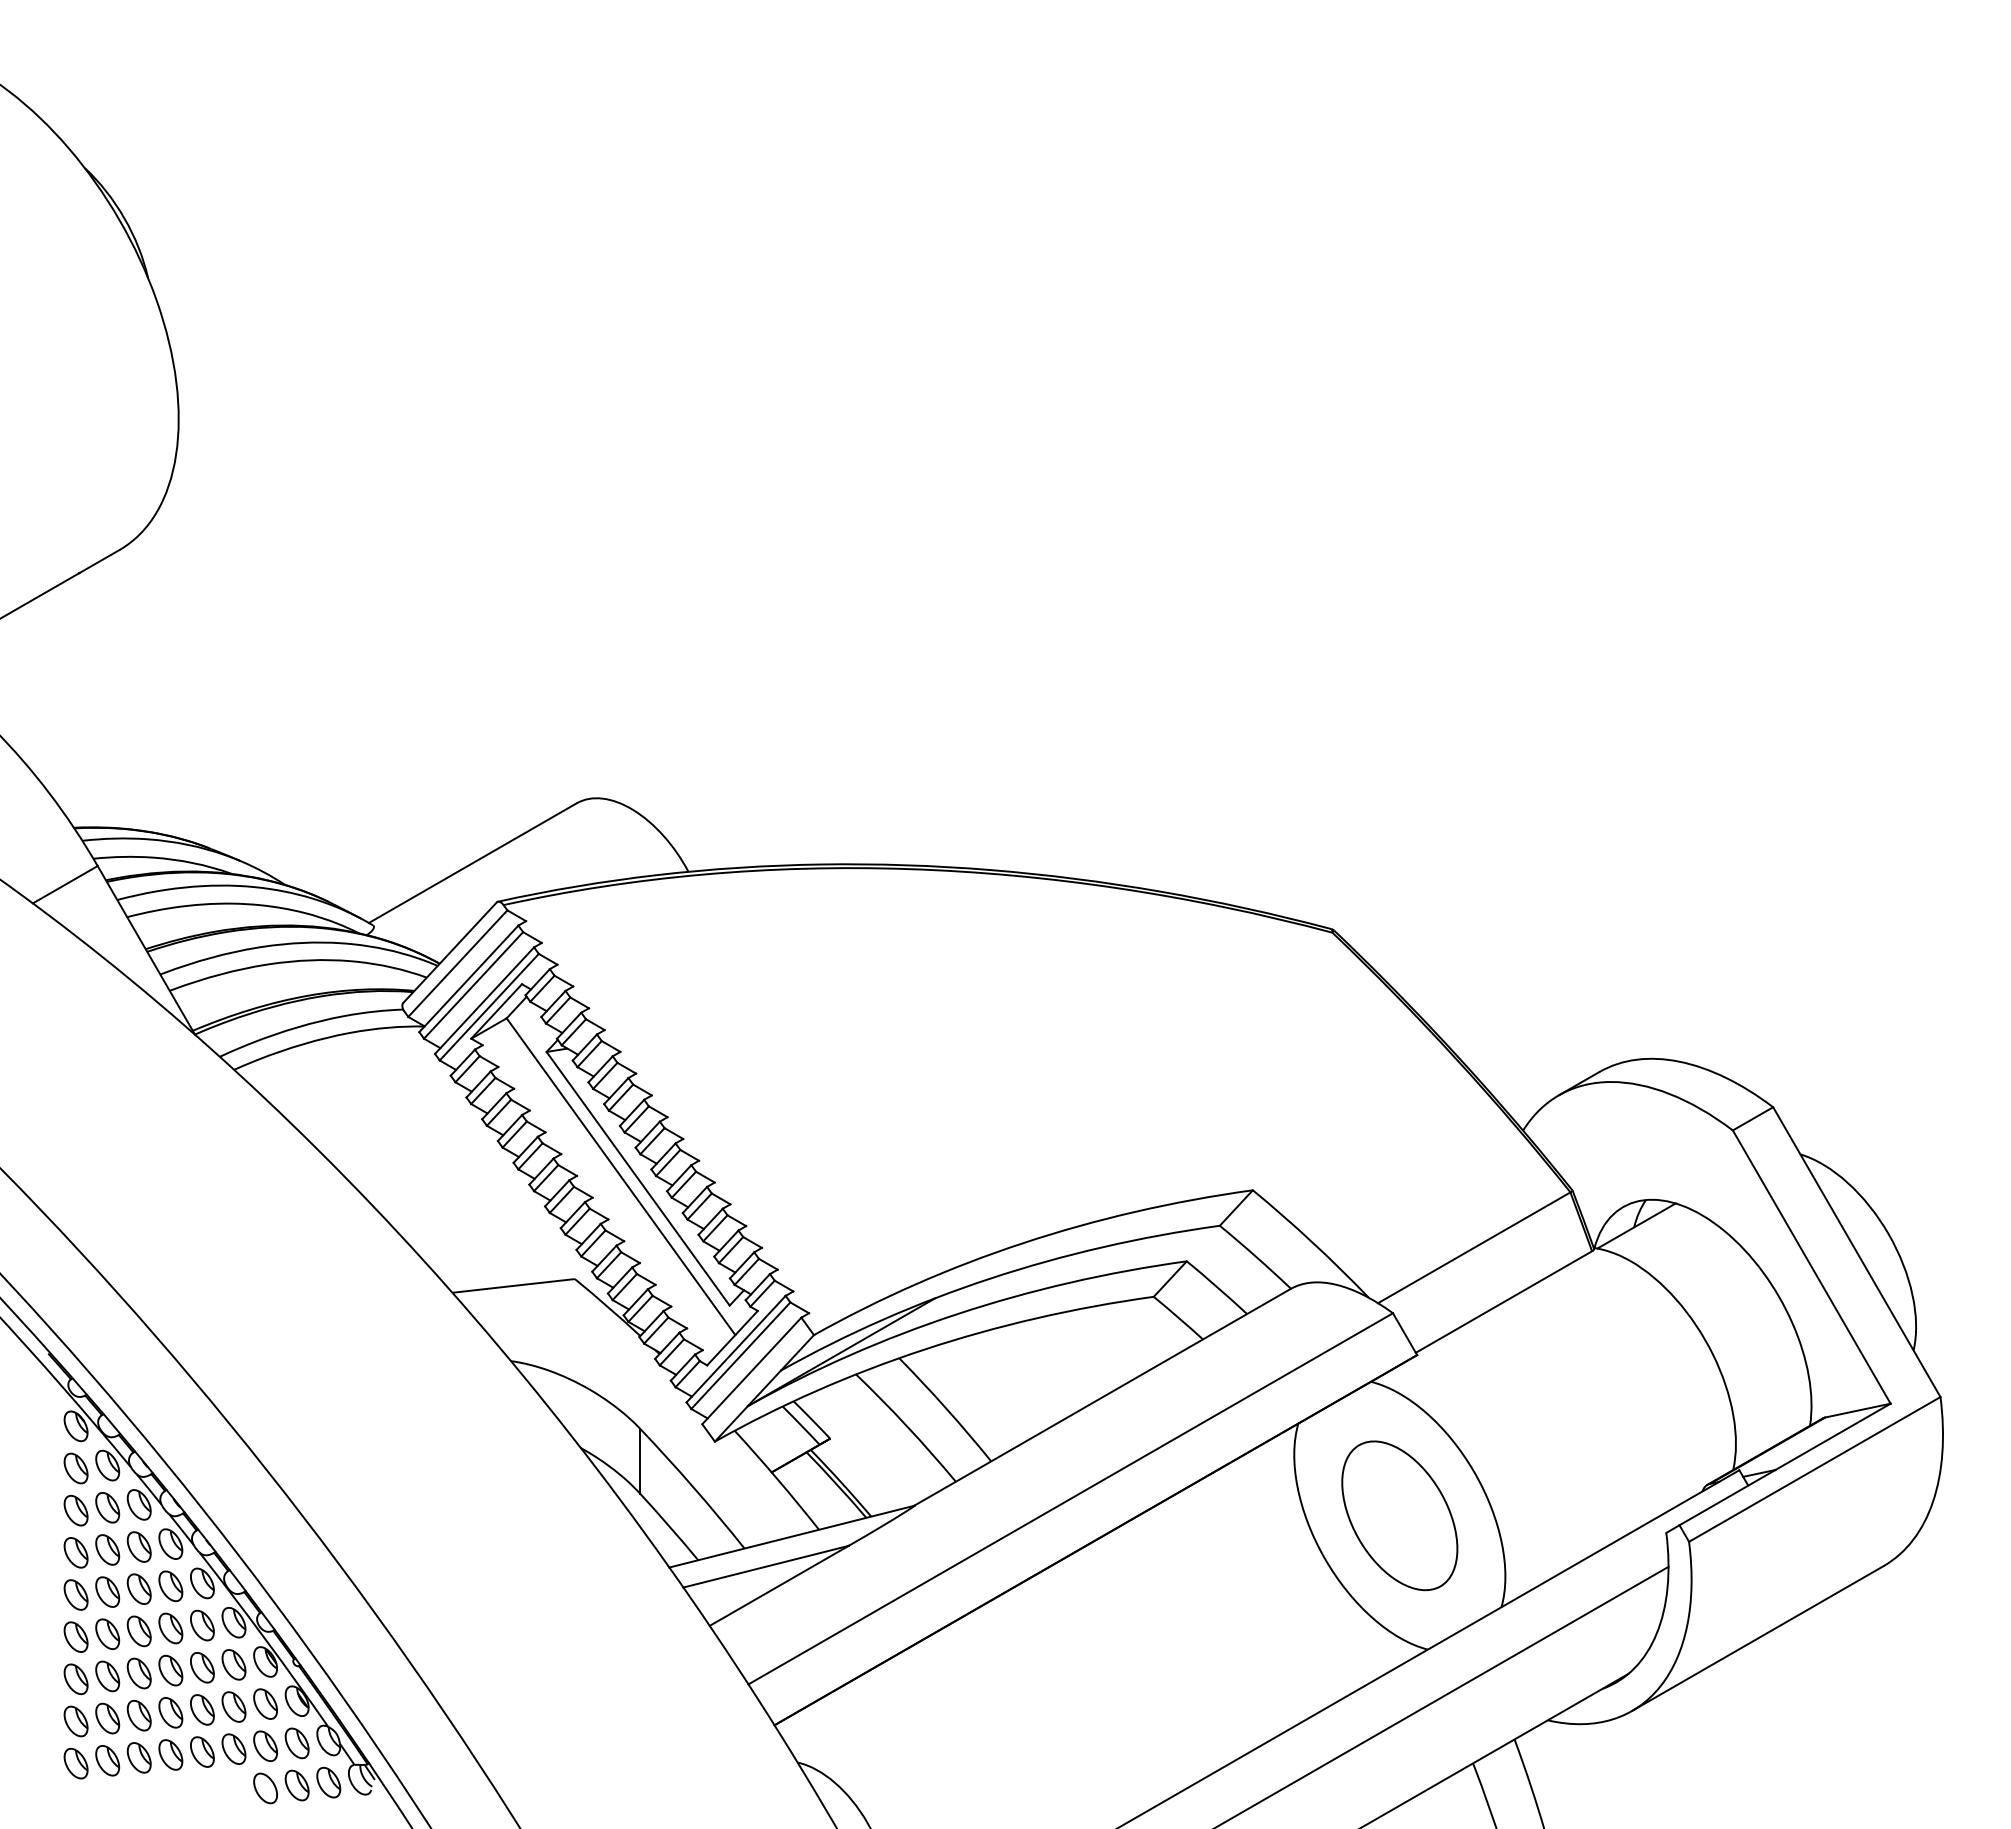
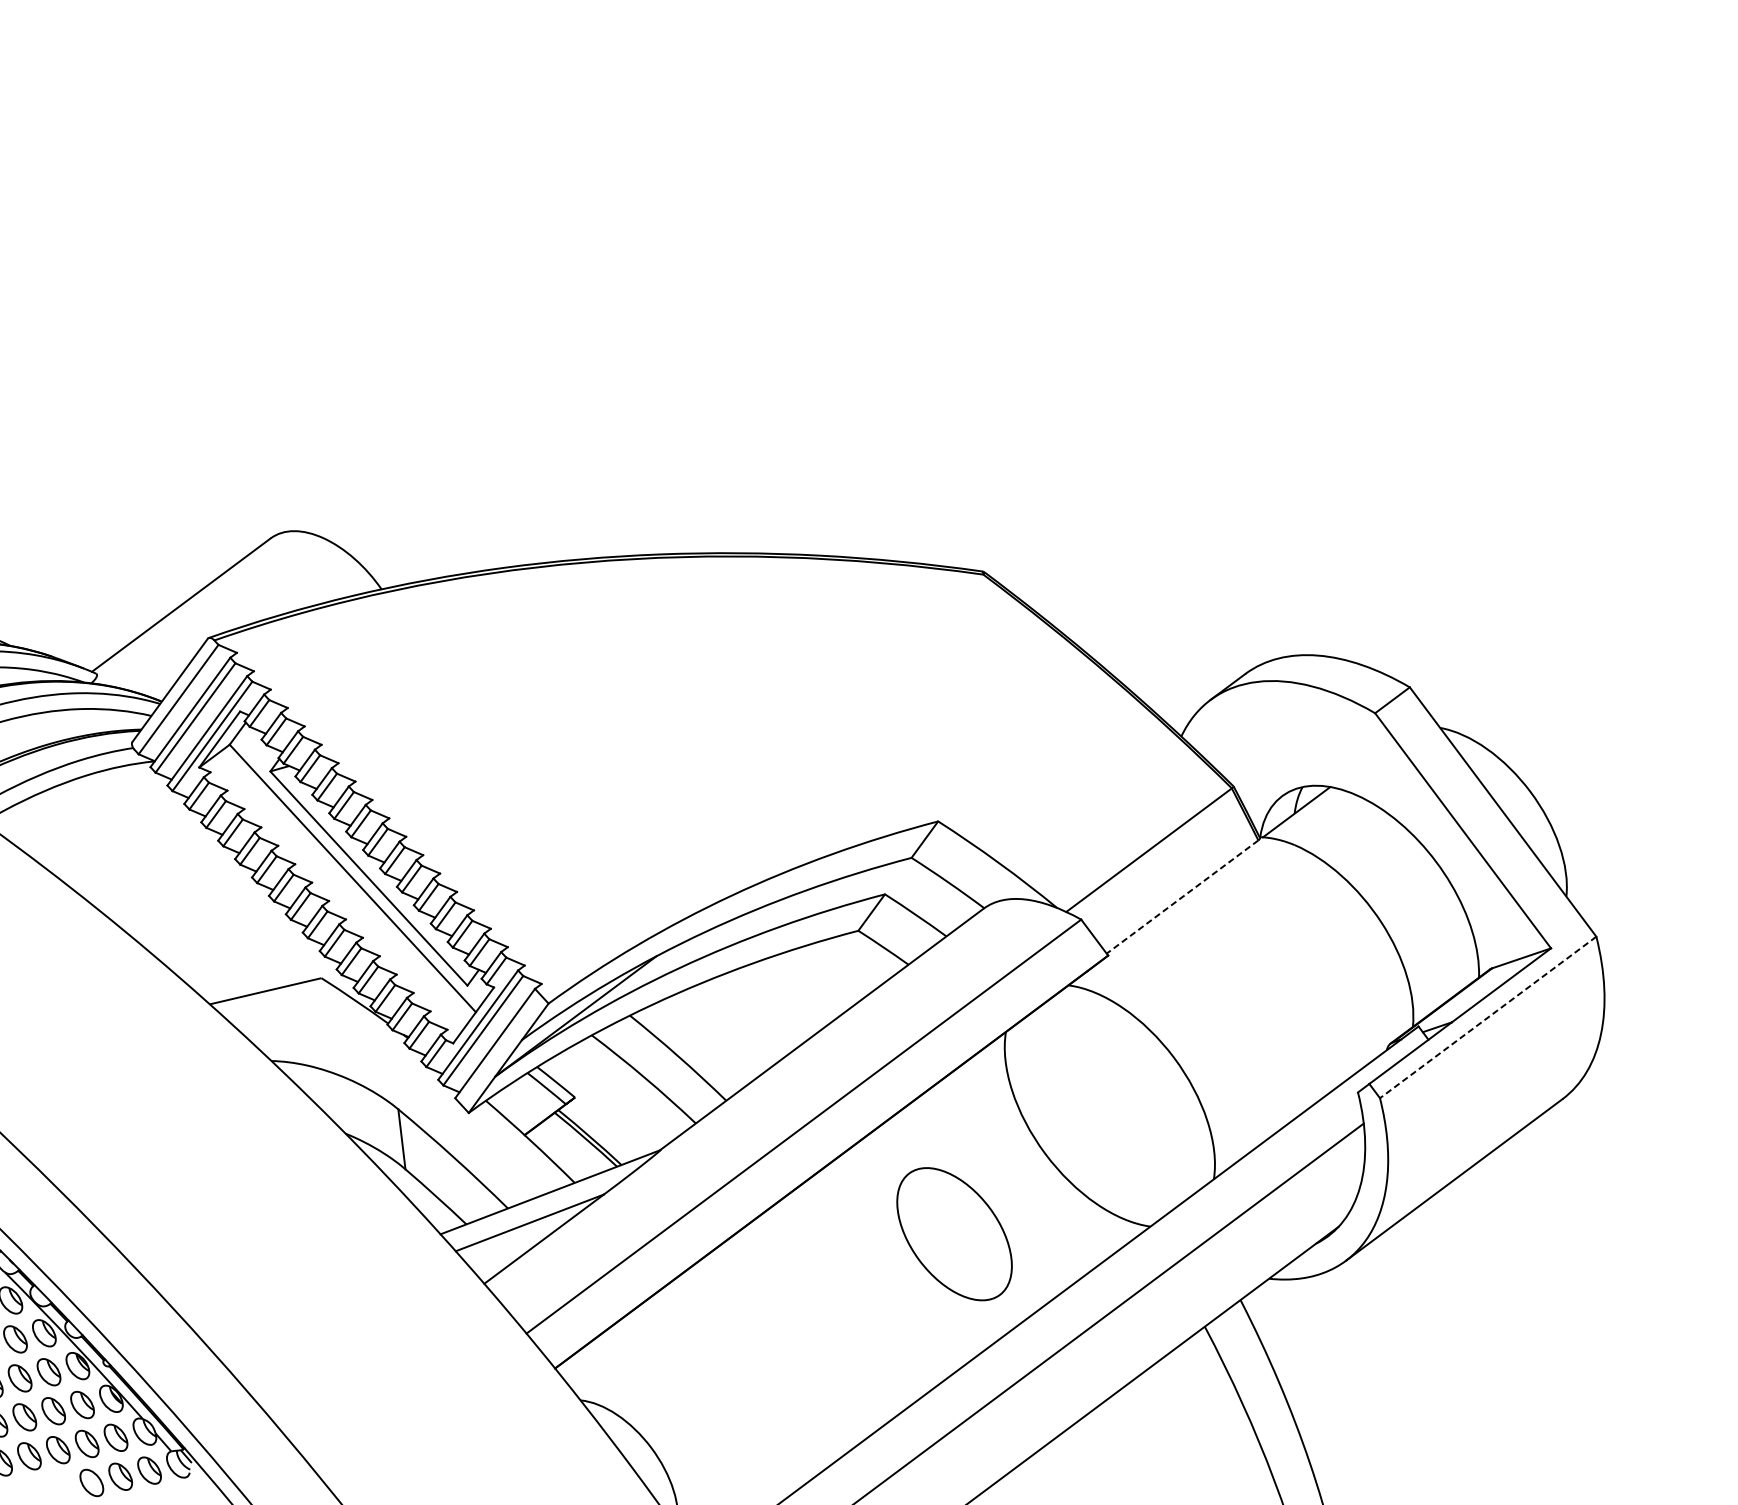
line: (1503, 1302) -> (1182, 897), solid -> dashed
line: (1814, 1469) -> (1487, 1017), solid -> dashed
part: (1399, 1515) -> (954, 1233), moved

